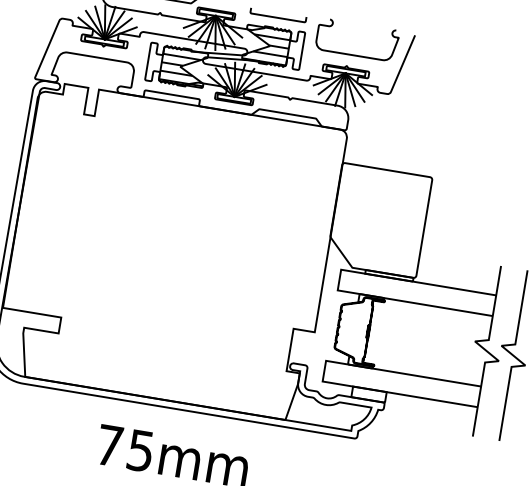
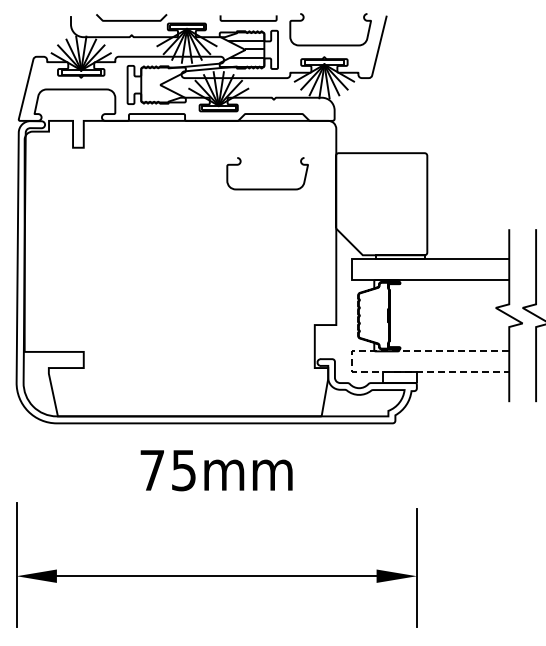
hatch: (183, 69) -> (163, 87), removed
curve: (269, 186) -> (267, 188), added
line: (324, 371) -> (352, 362), solid -> dashed

